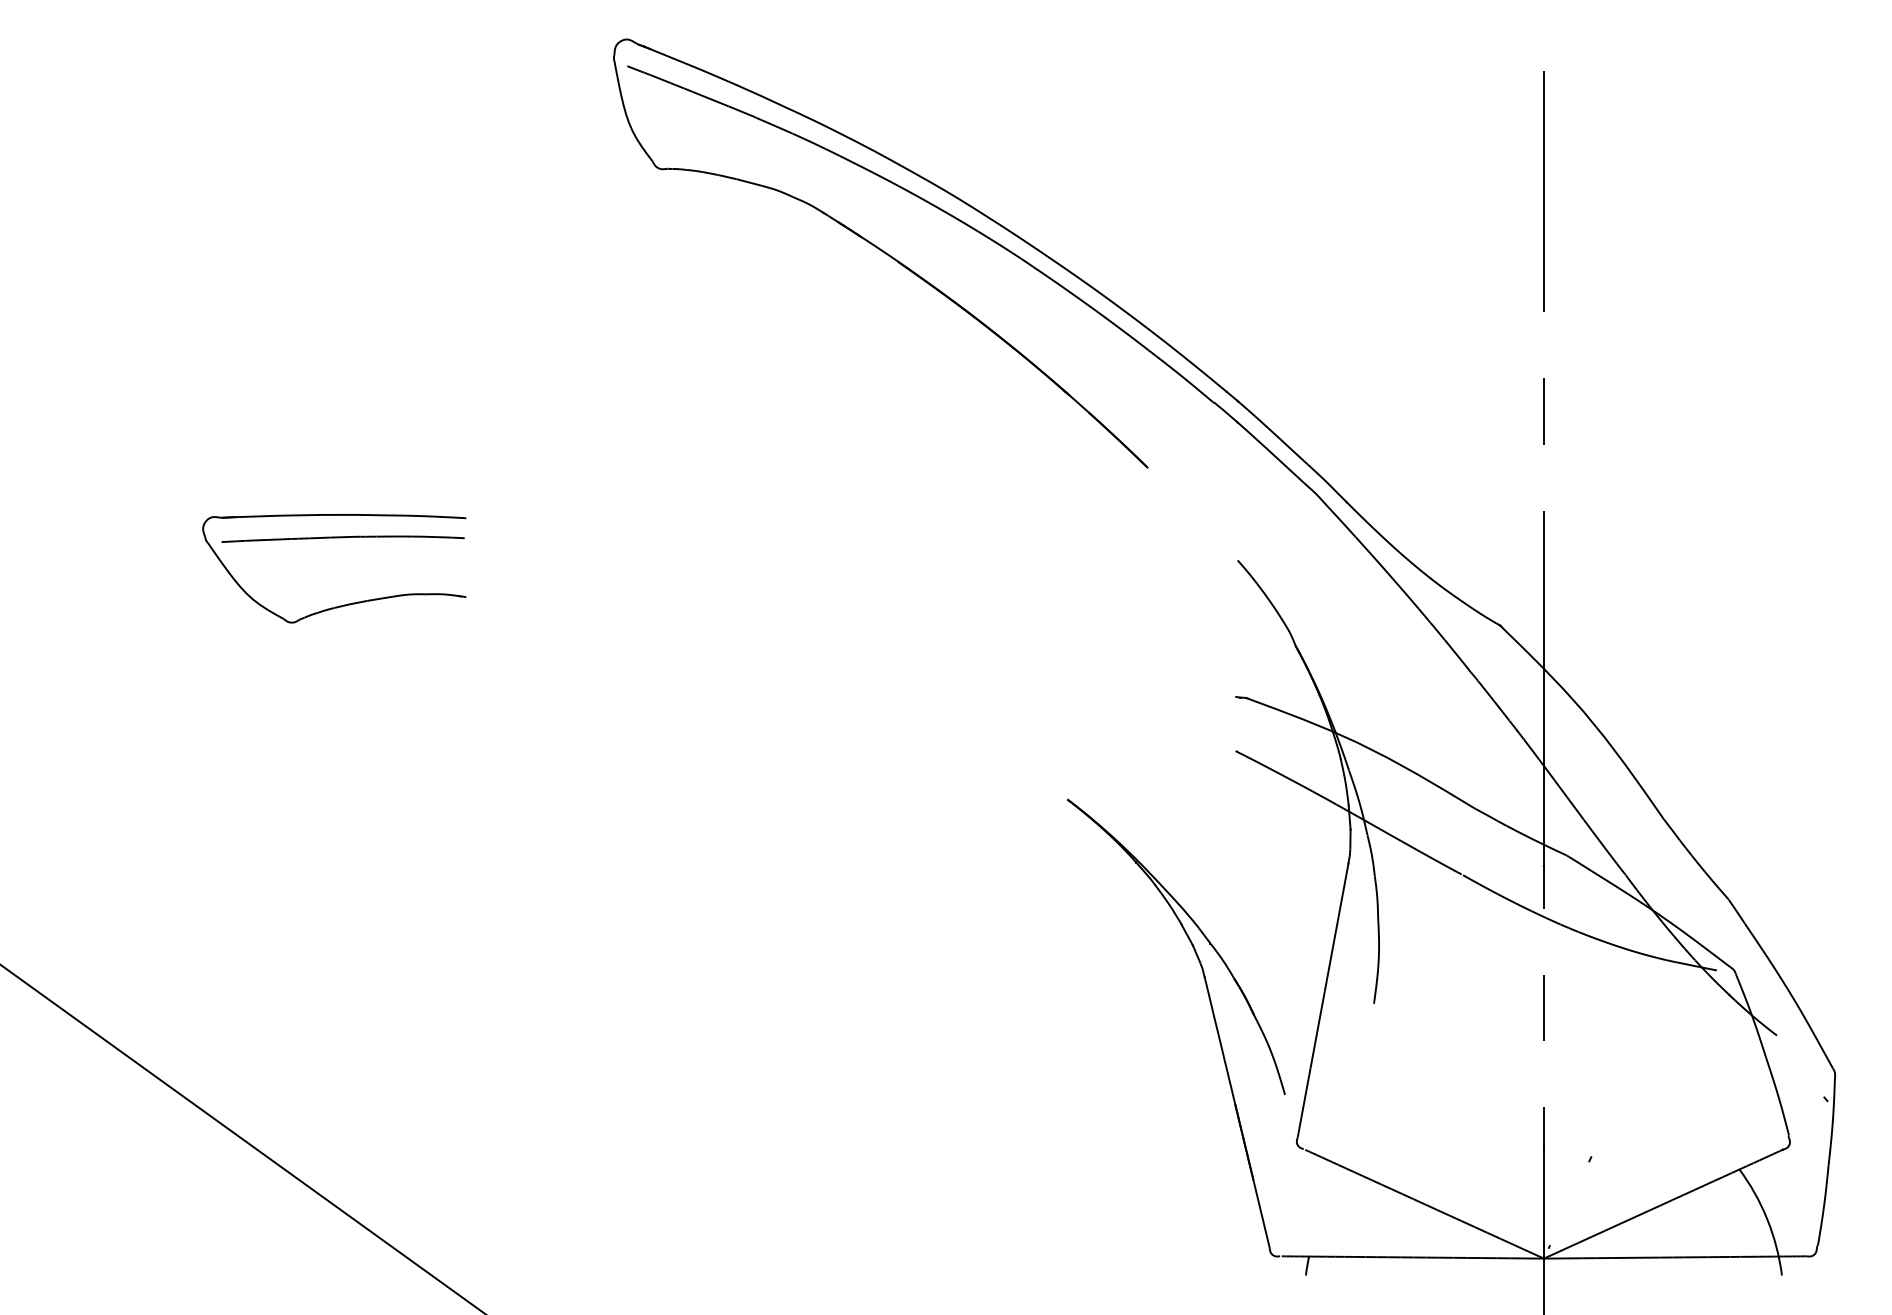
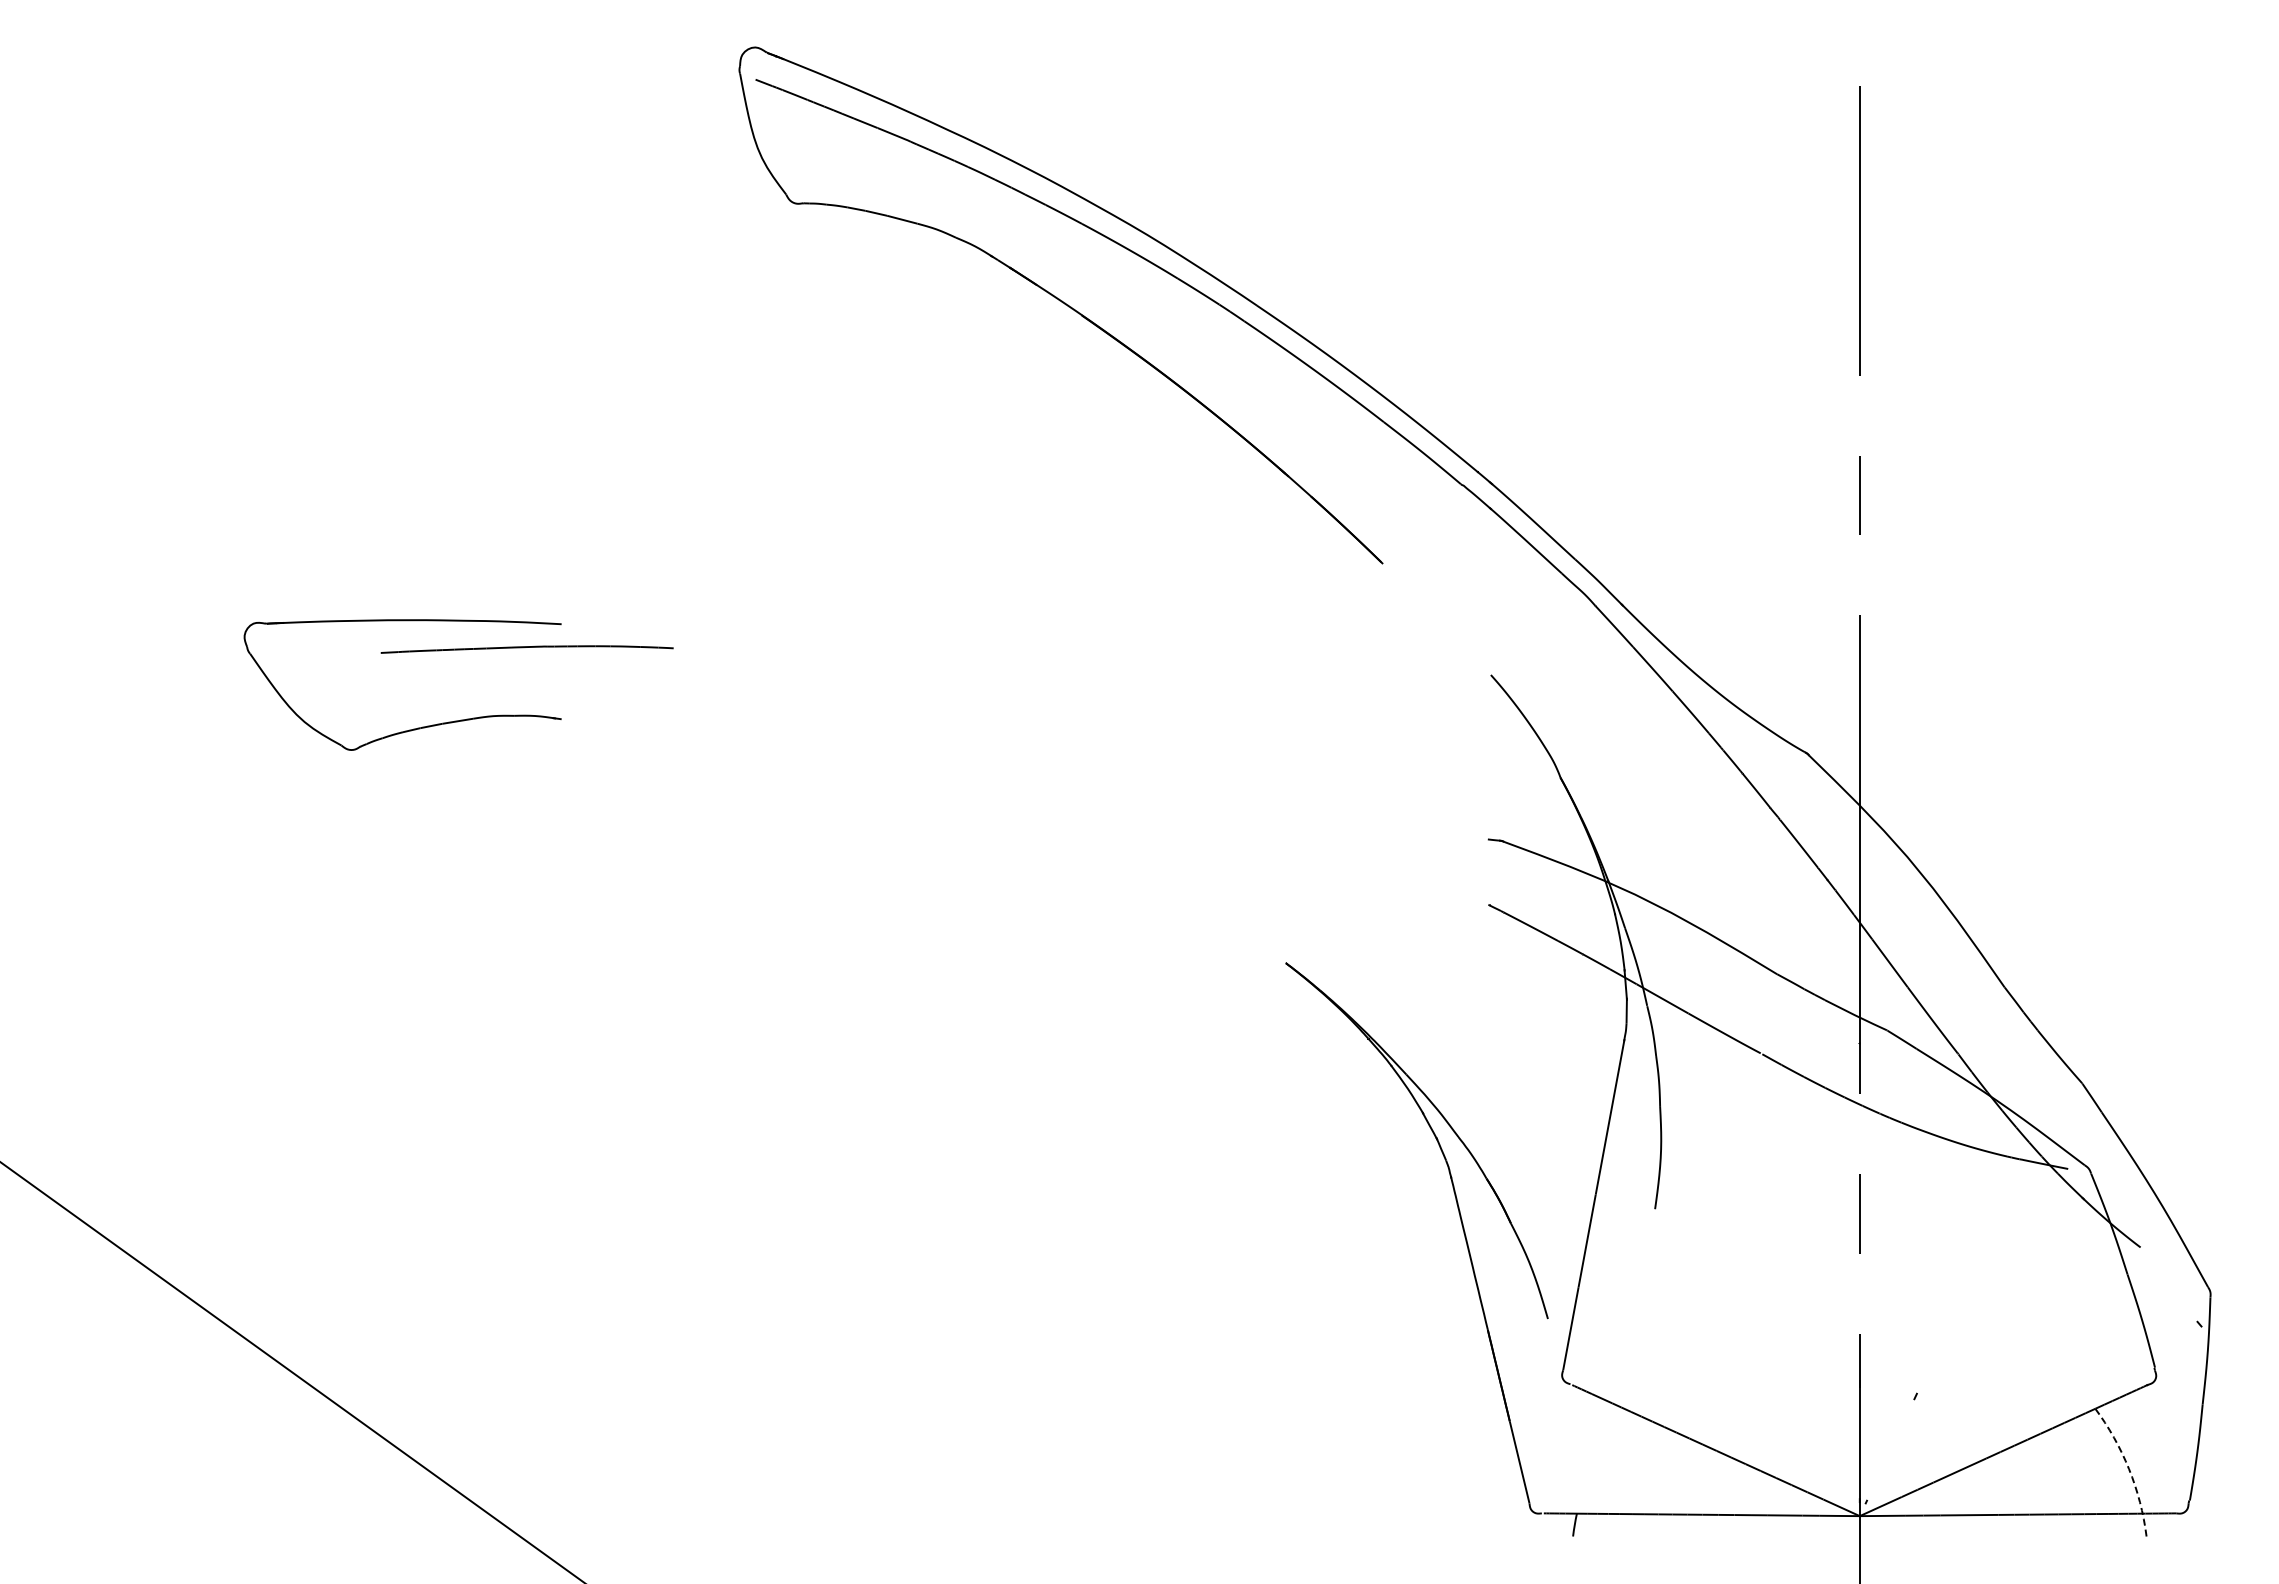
part: (342, 539) -> (526, 649), moved
arc: (1767, 1219) -> (2129, 1469), solid -> dashed

